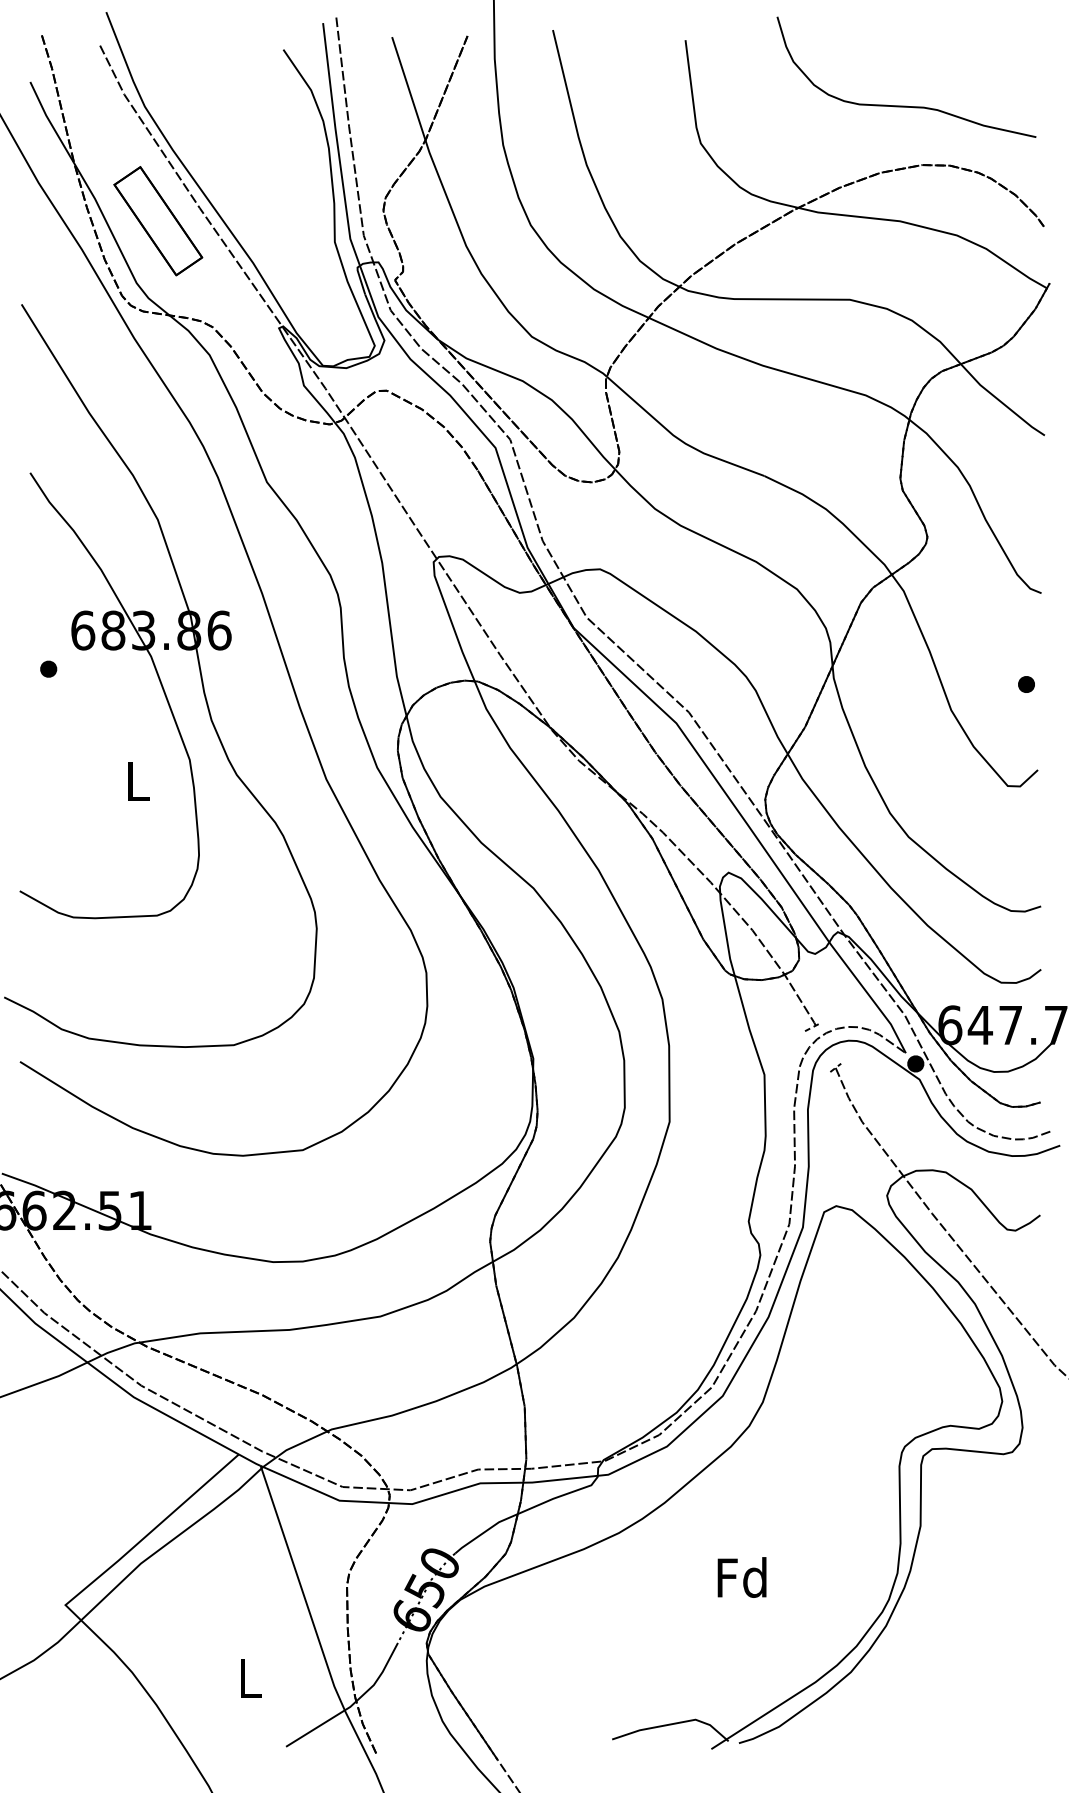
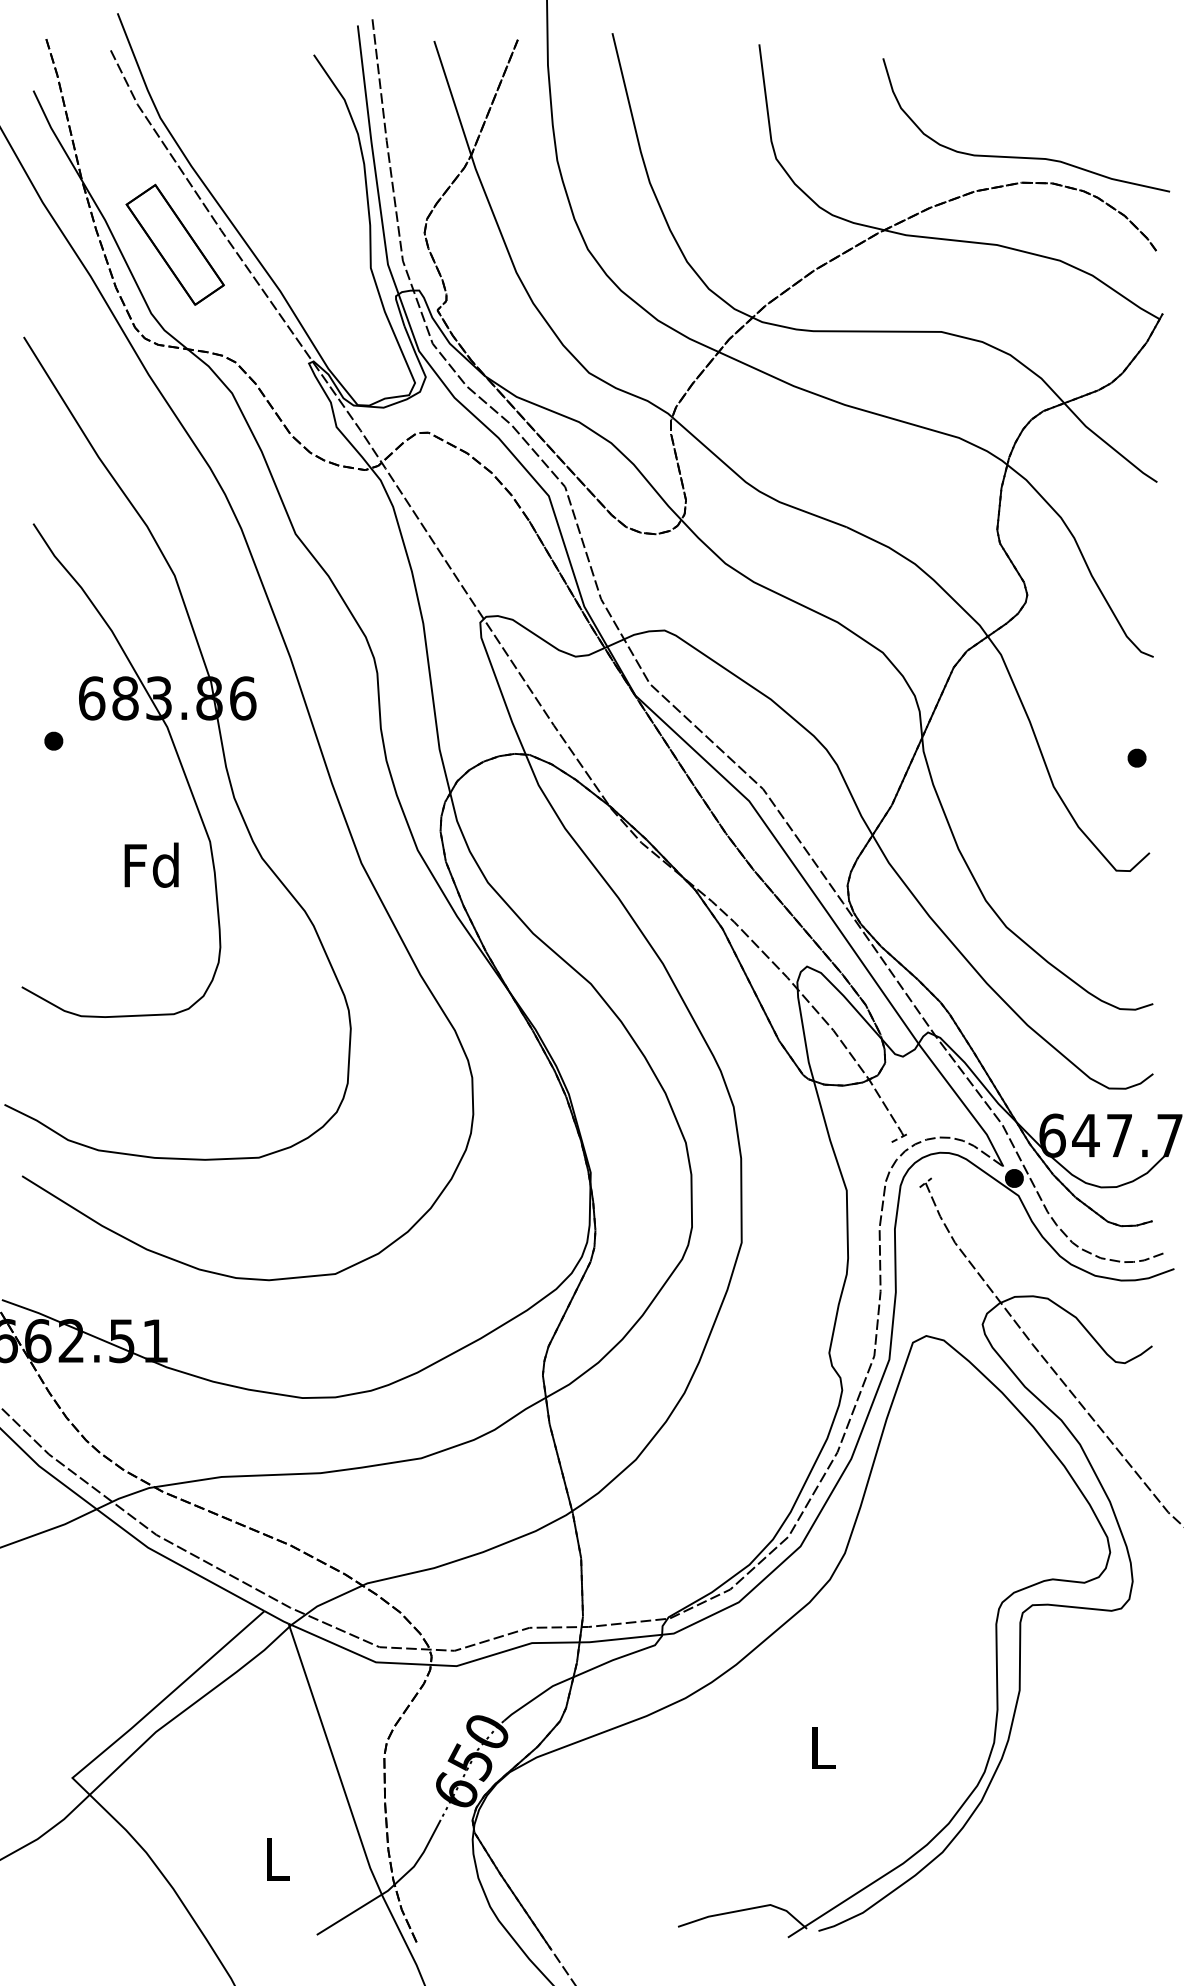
curve: (906, 105) -> (1026, 156), moved
text: (136, 780) -> (151, 864), L -> Fd
text: (741, 1577) -> (821, 1747), Fd -> L

